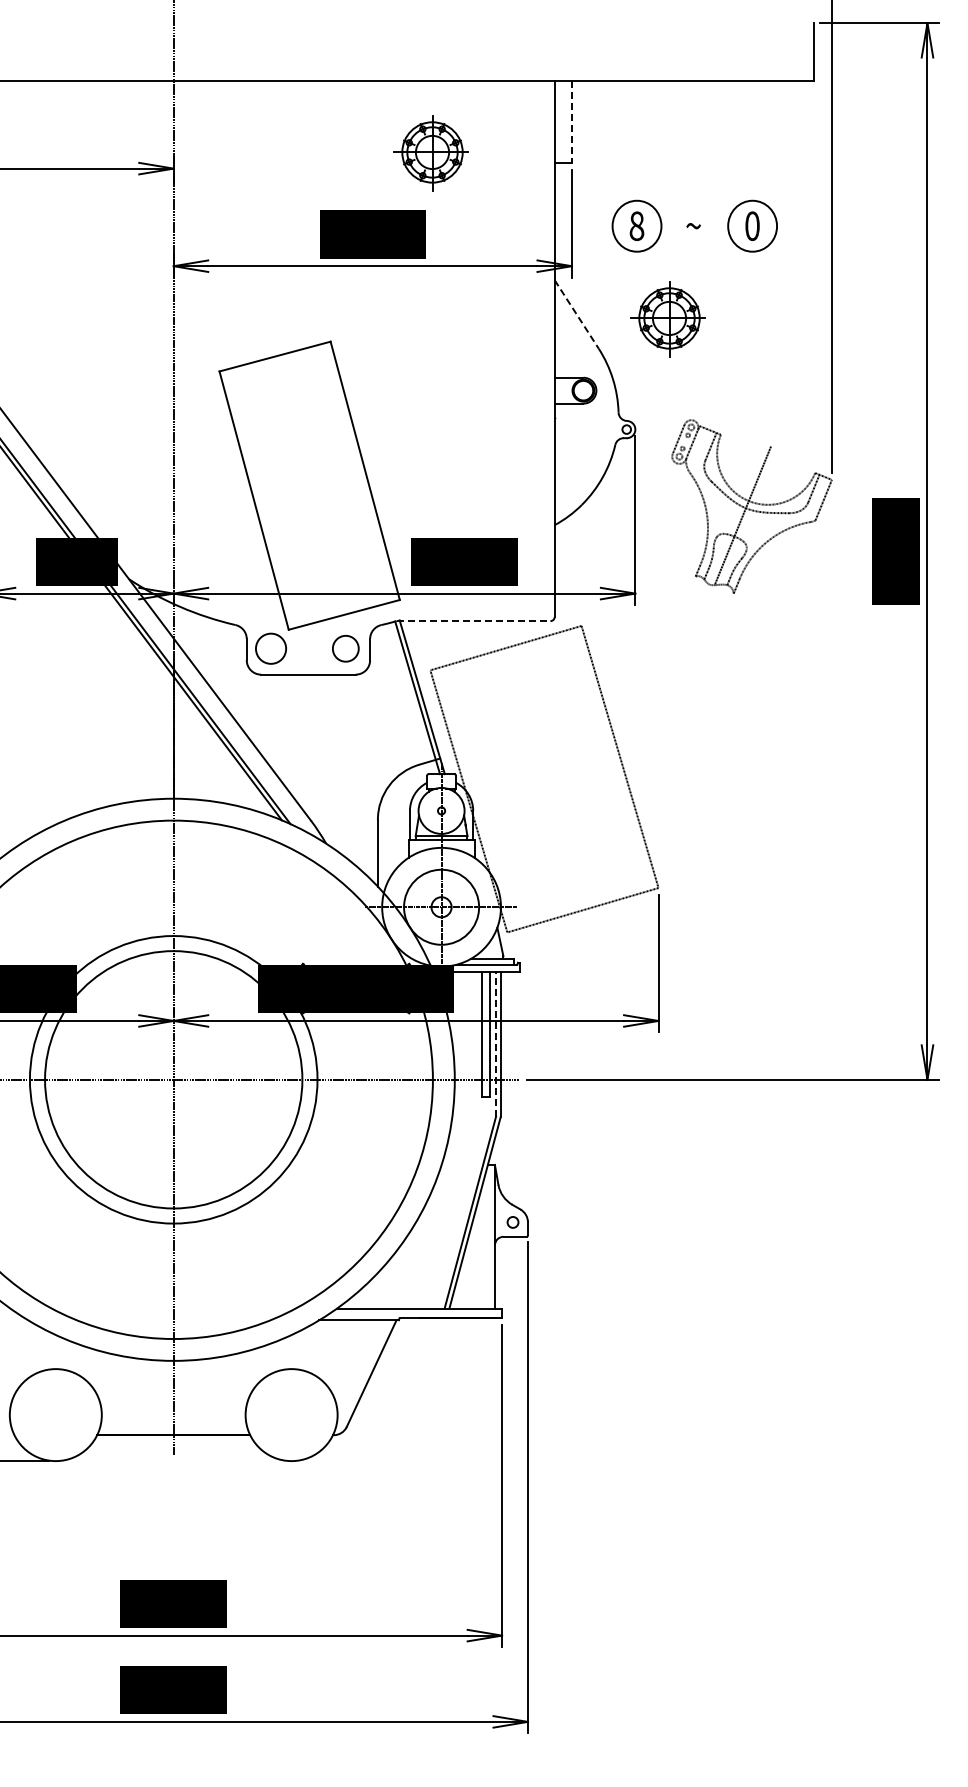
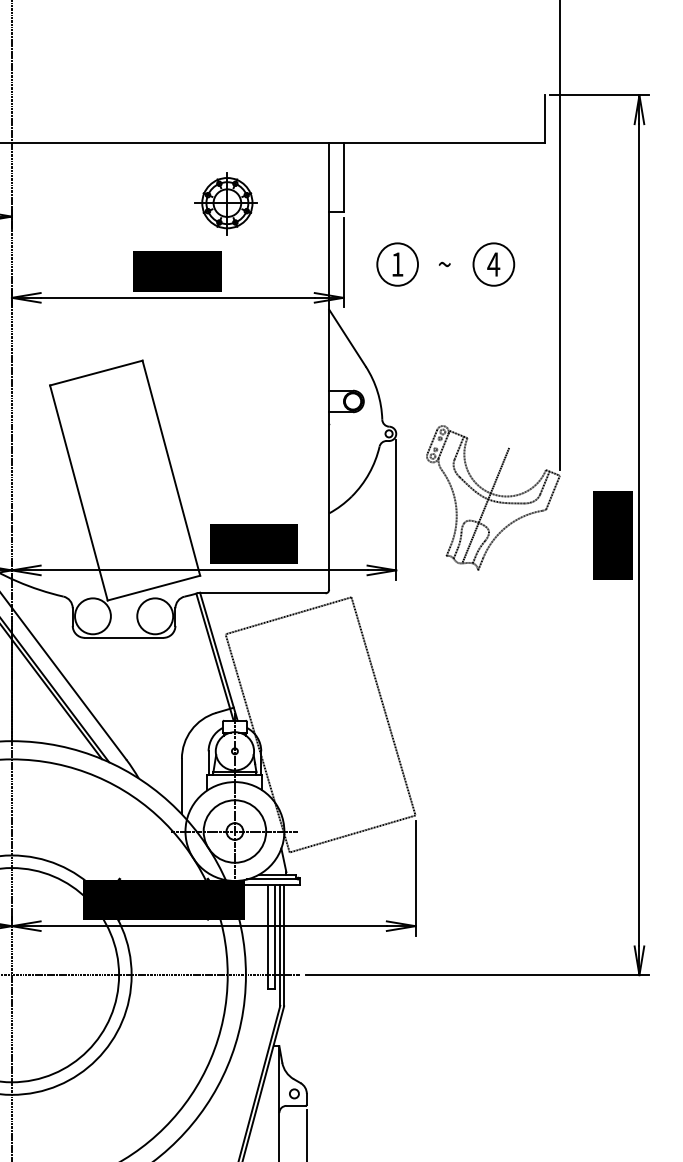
line: (571, 122) -> (343, 178), dashed -> solid
text: (636, 226) -> (397, 264), 8 -> 1
text: (752, 226) -> (493, 264), 0 -> 4
line: (576, 314) -> (347, 338), dashed -> solid
part: (667, 319) -> (423, 342), removed
line: (473, 621) -> (261, 593), dashed -> solid
circle: (270, 648) -> (92, 616), size x1.43
circle: (345, 648) -> (154, 616), size x1.67
line: (496, 1043) -> (280, 944), dashed -> solid

